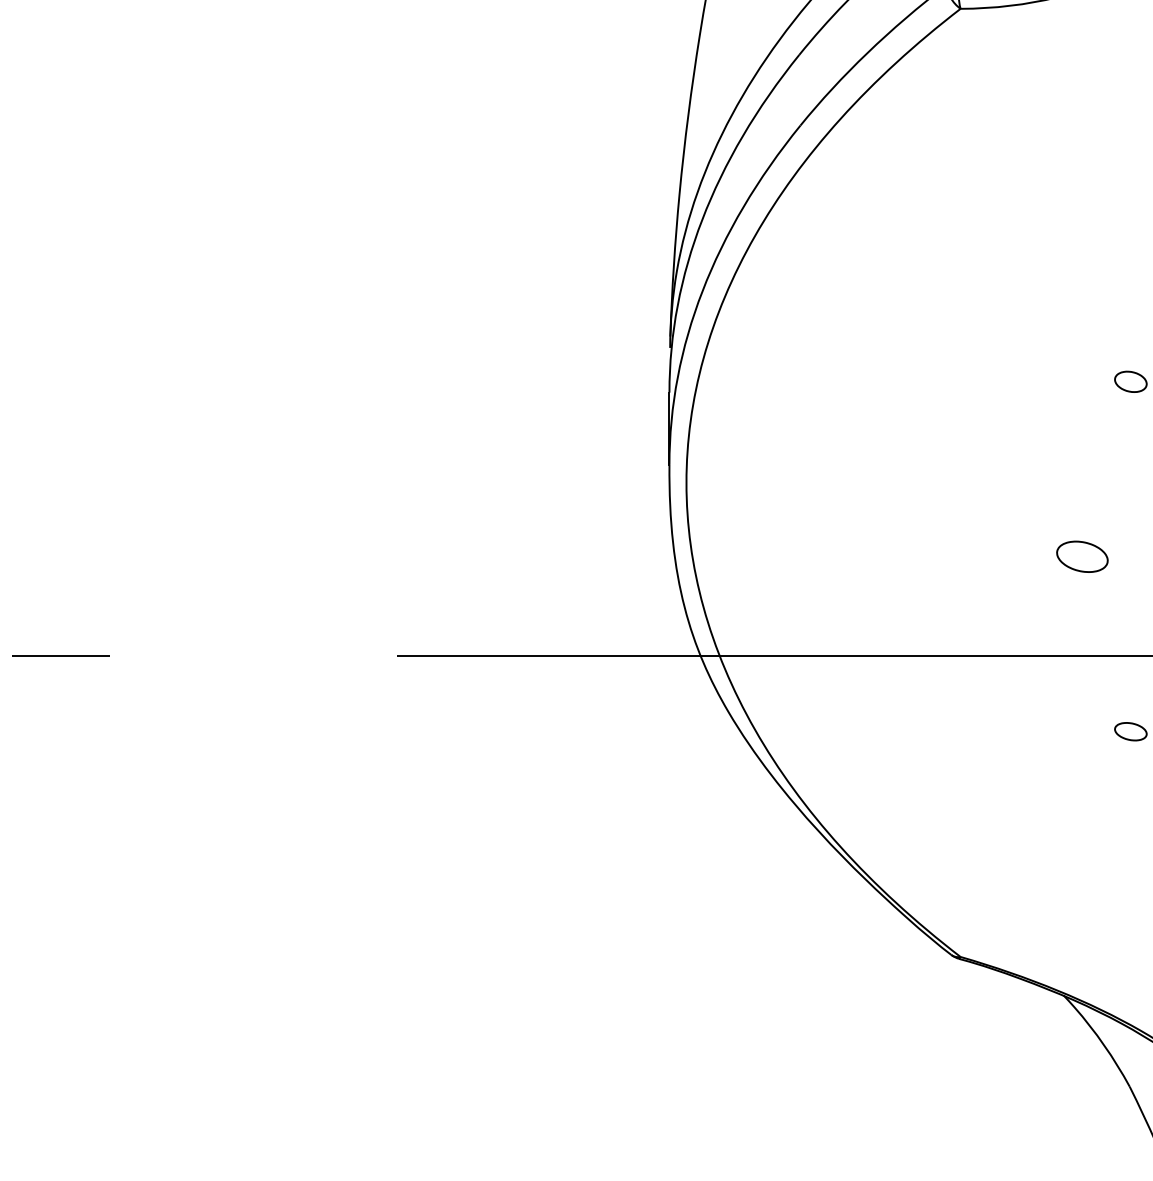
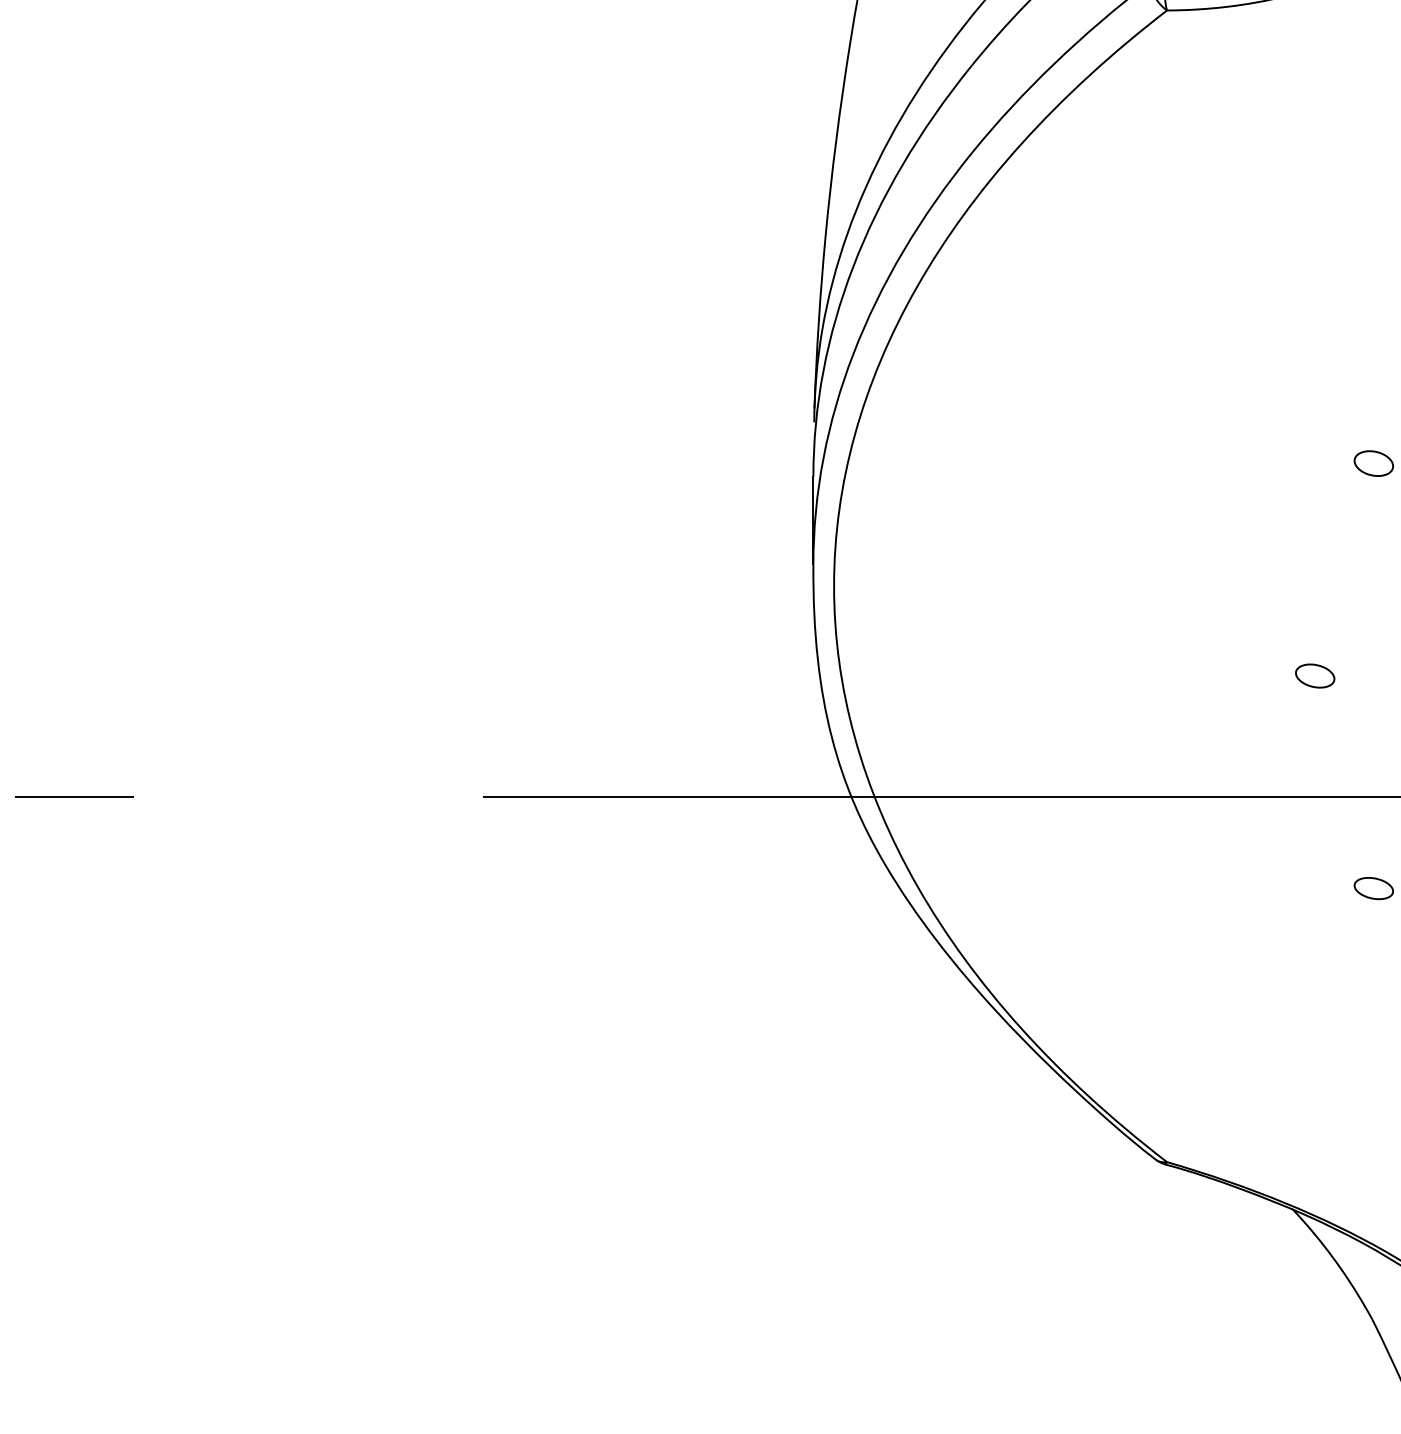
part: (1082, 556) -> (1315, 675), size x0.62

